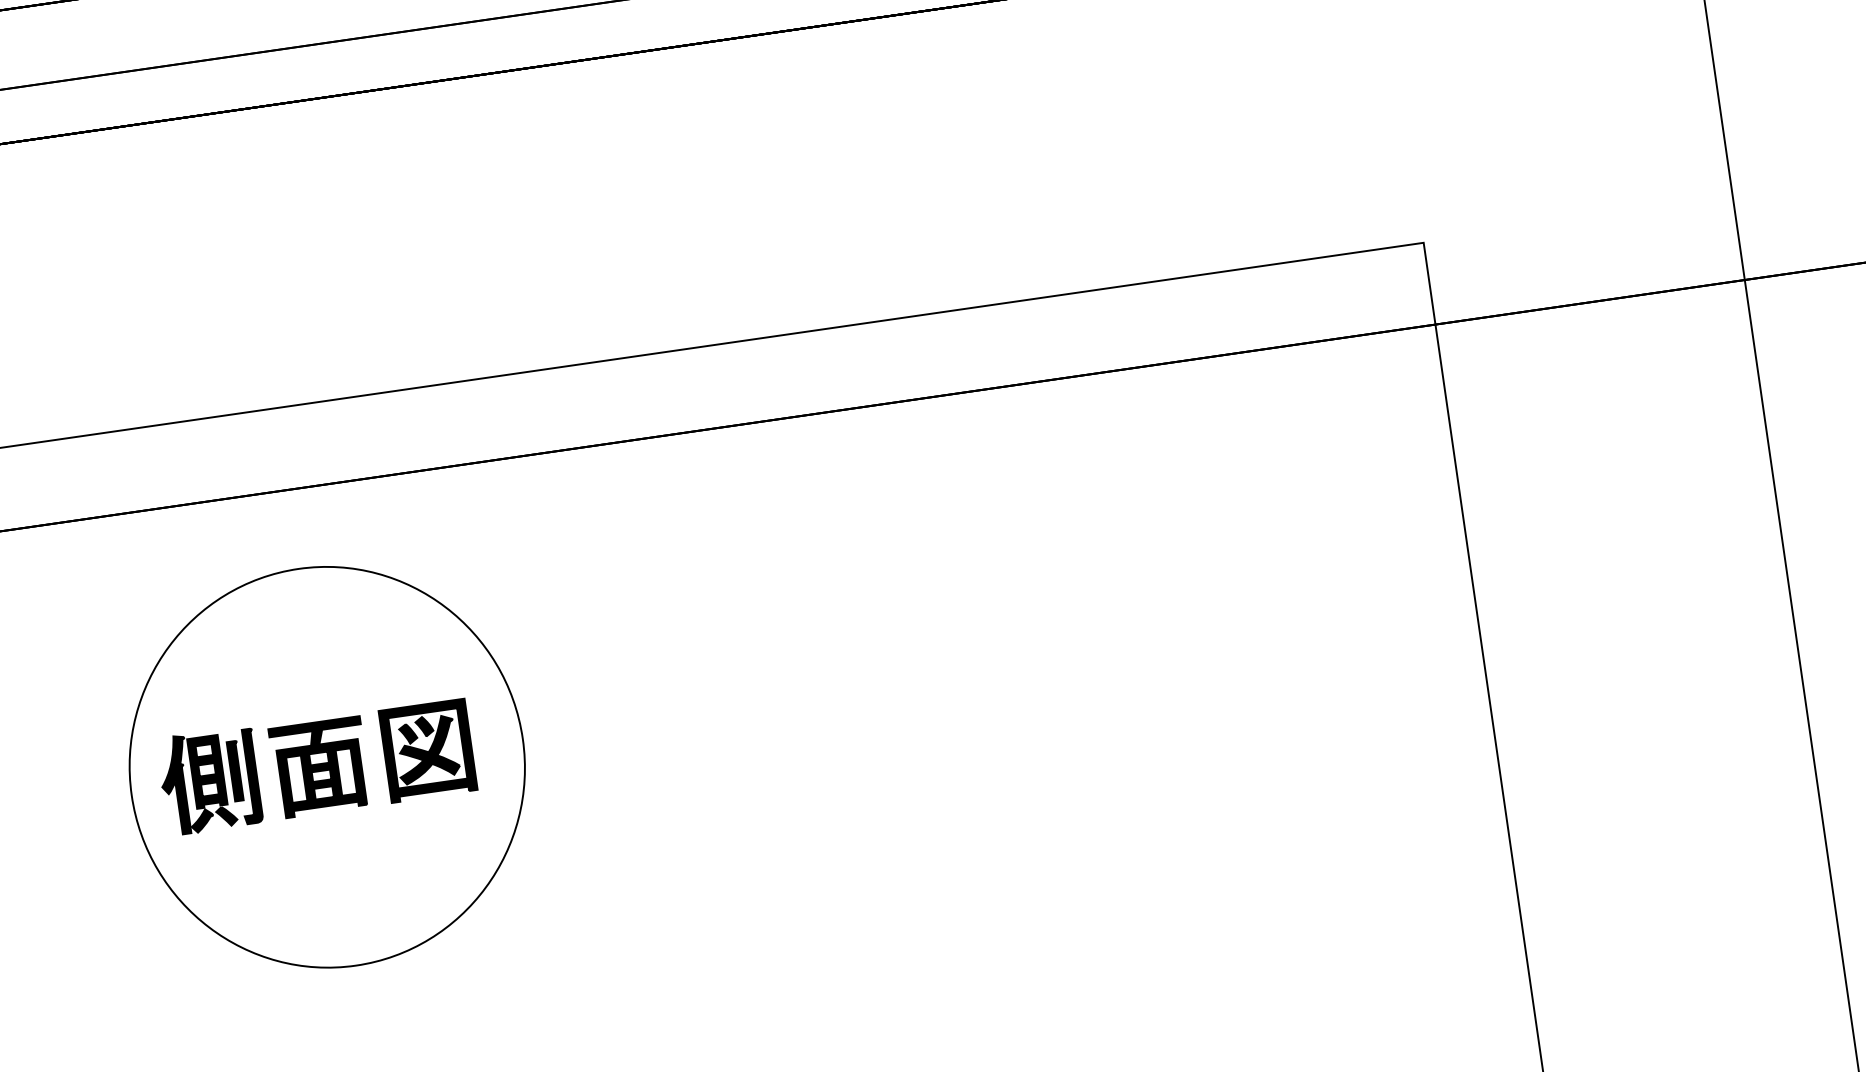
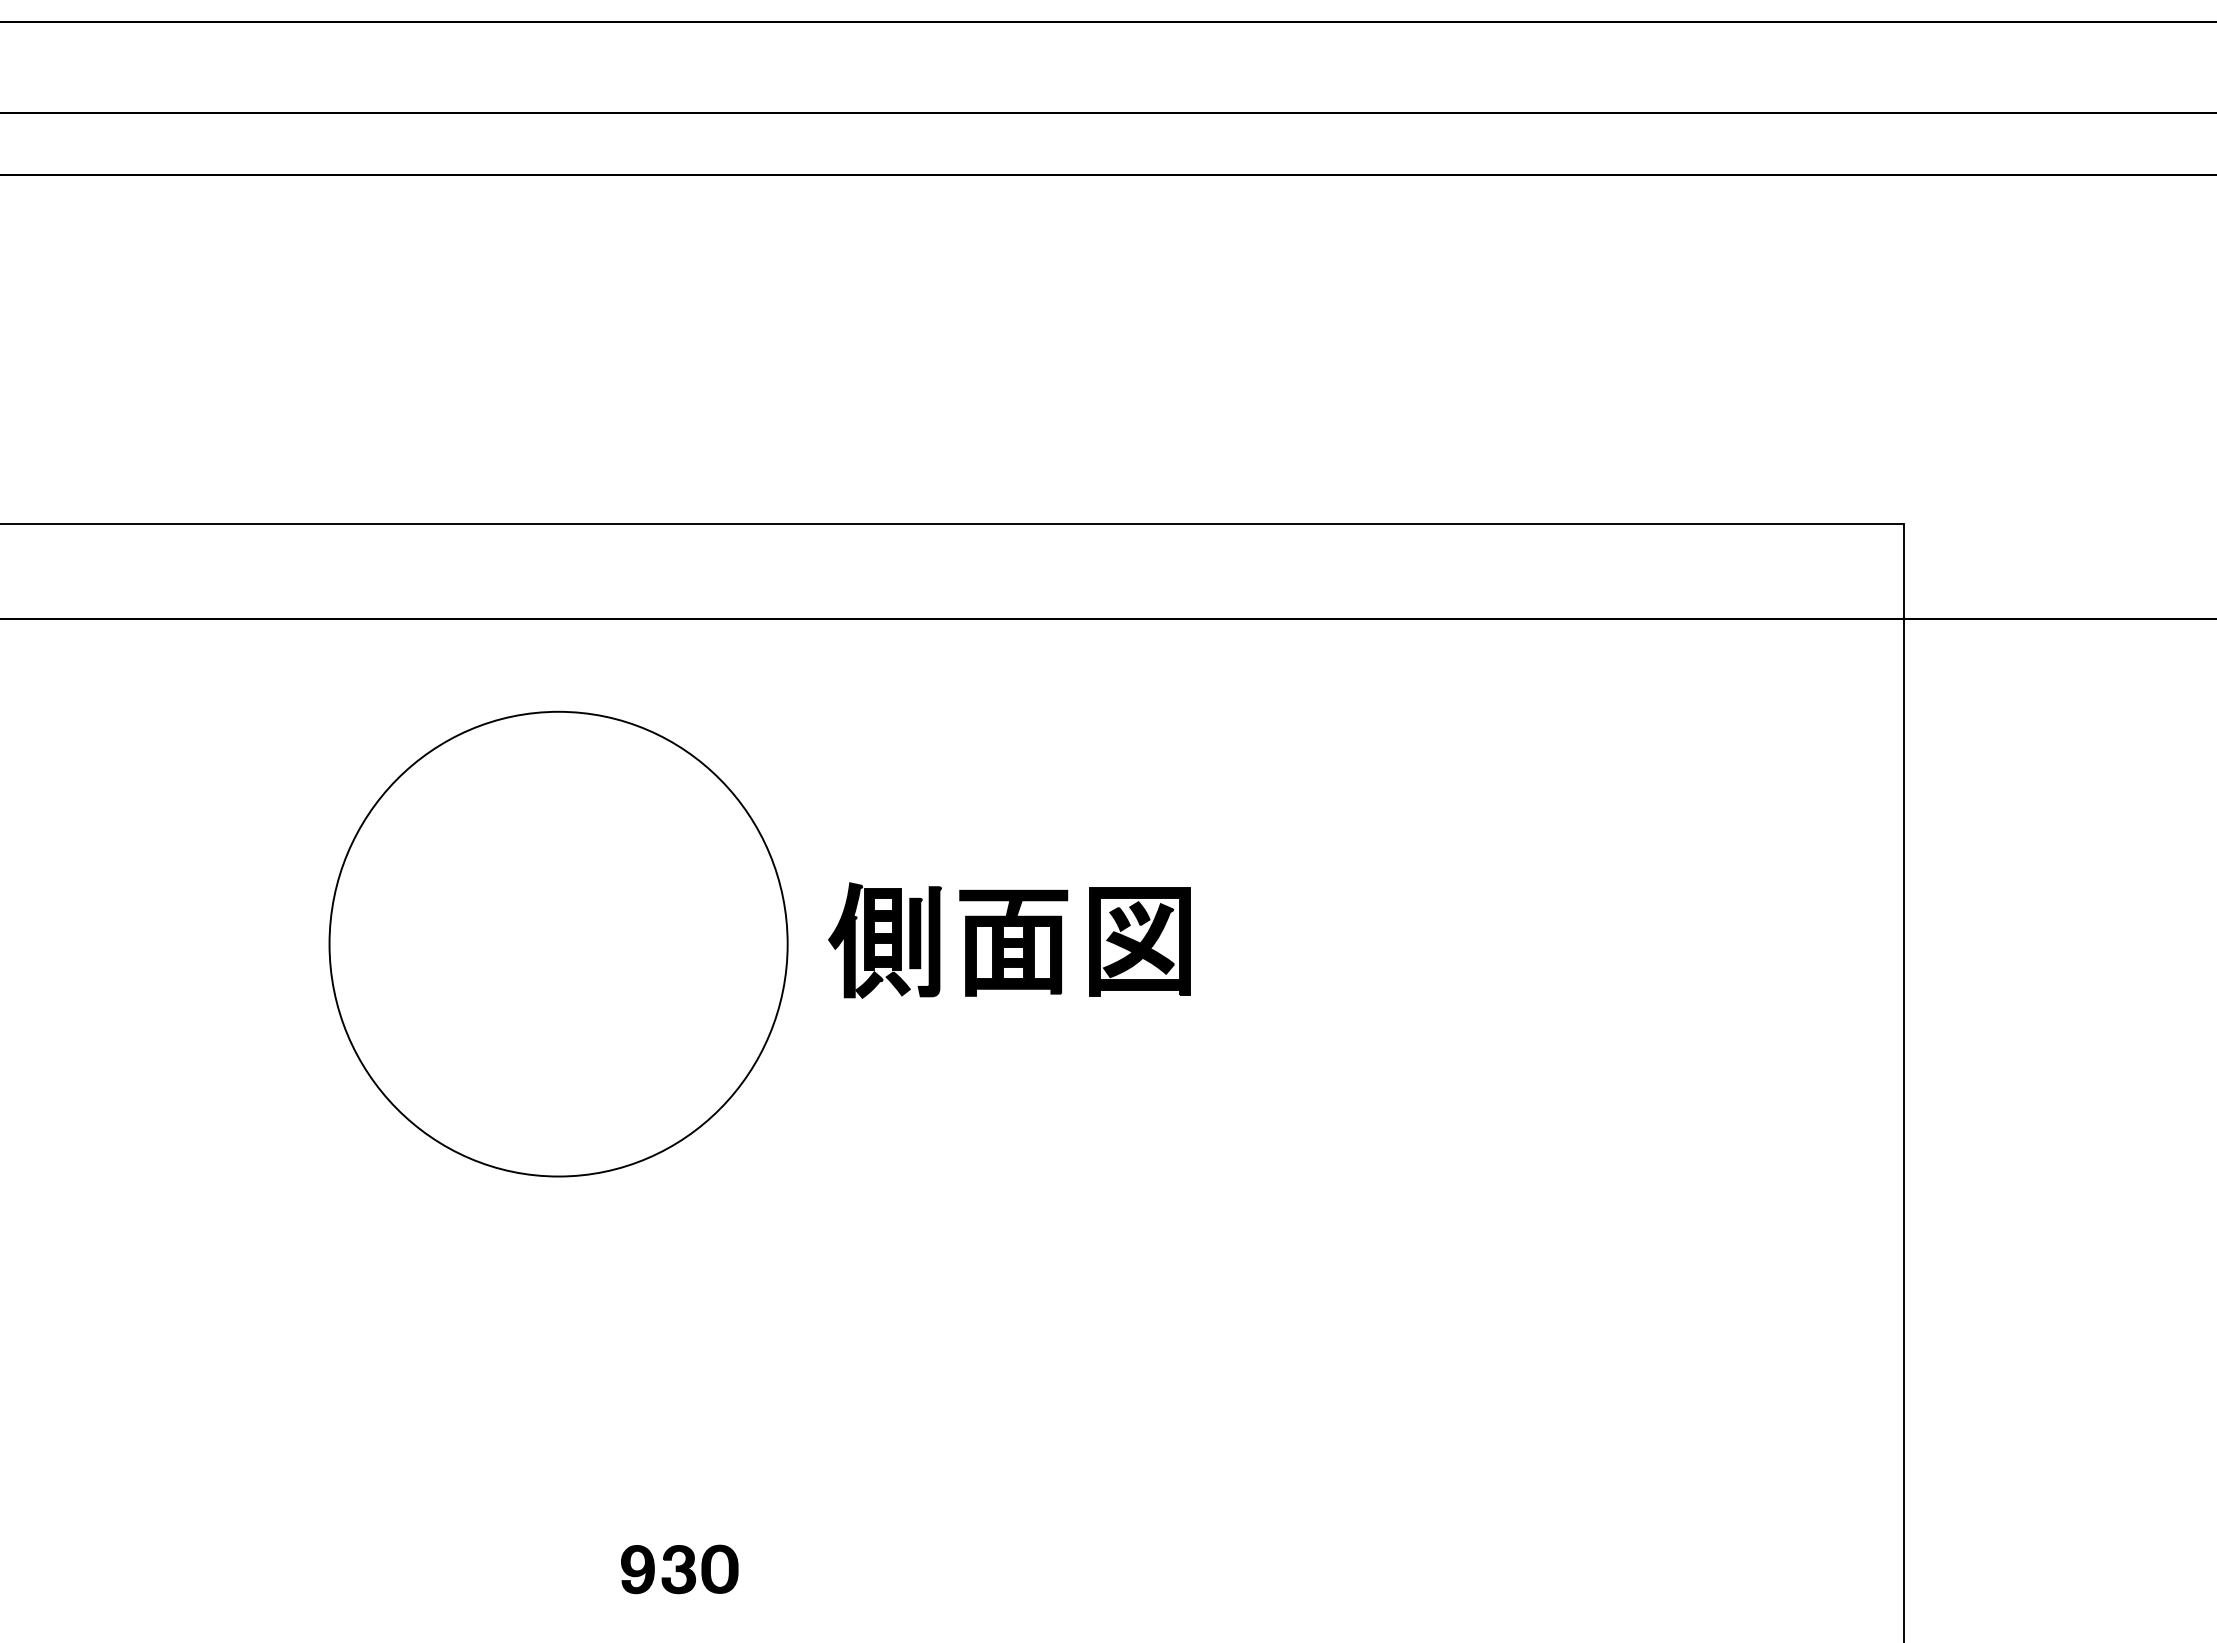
part: (316, 765) -> (1009, 940), moved

